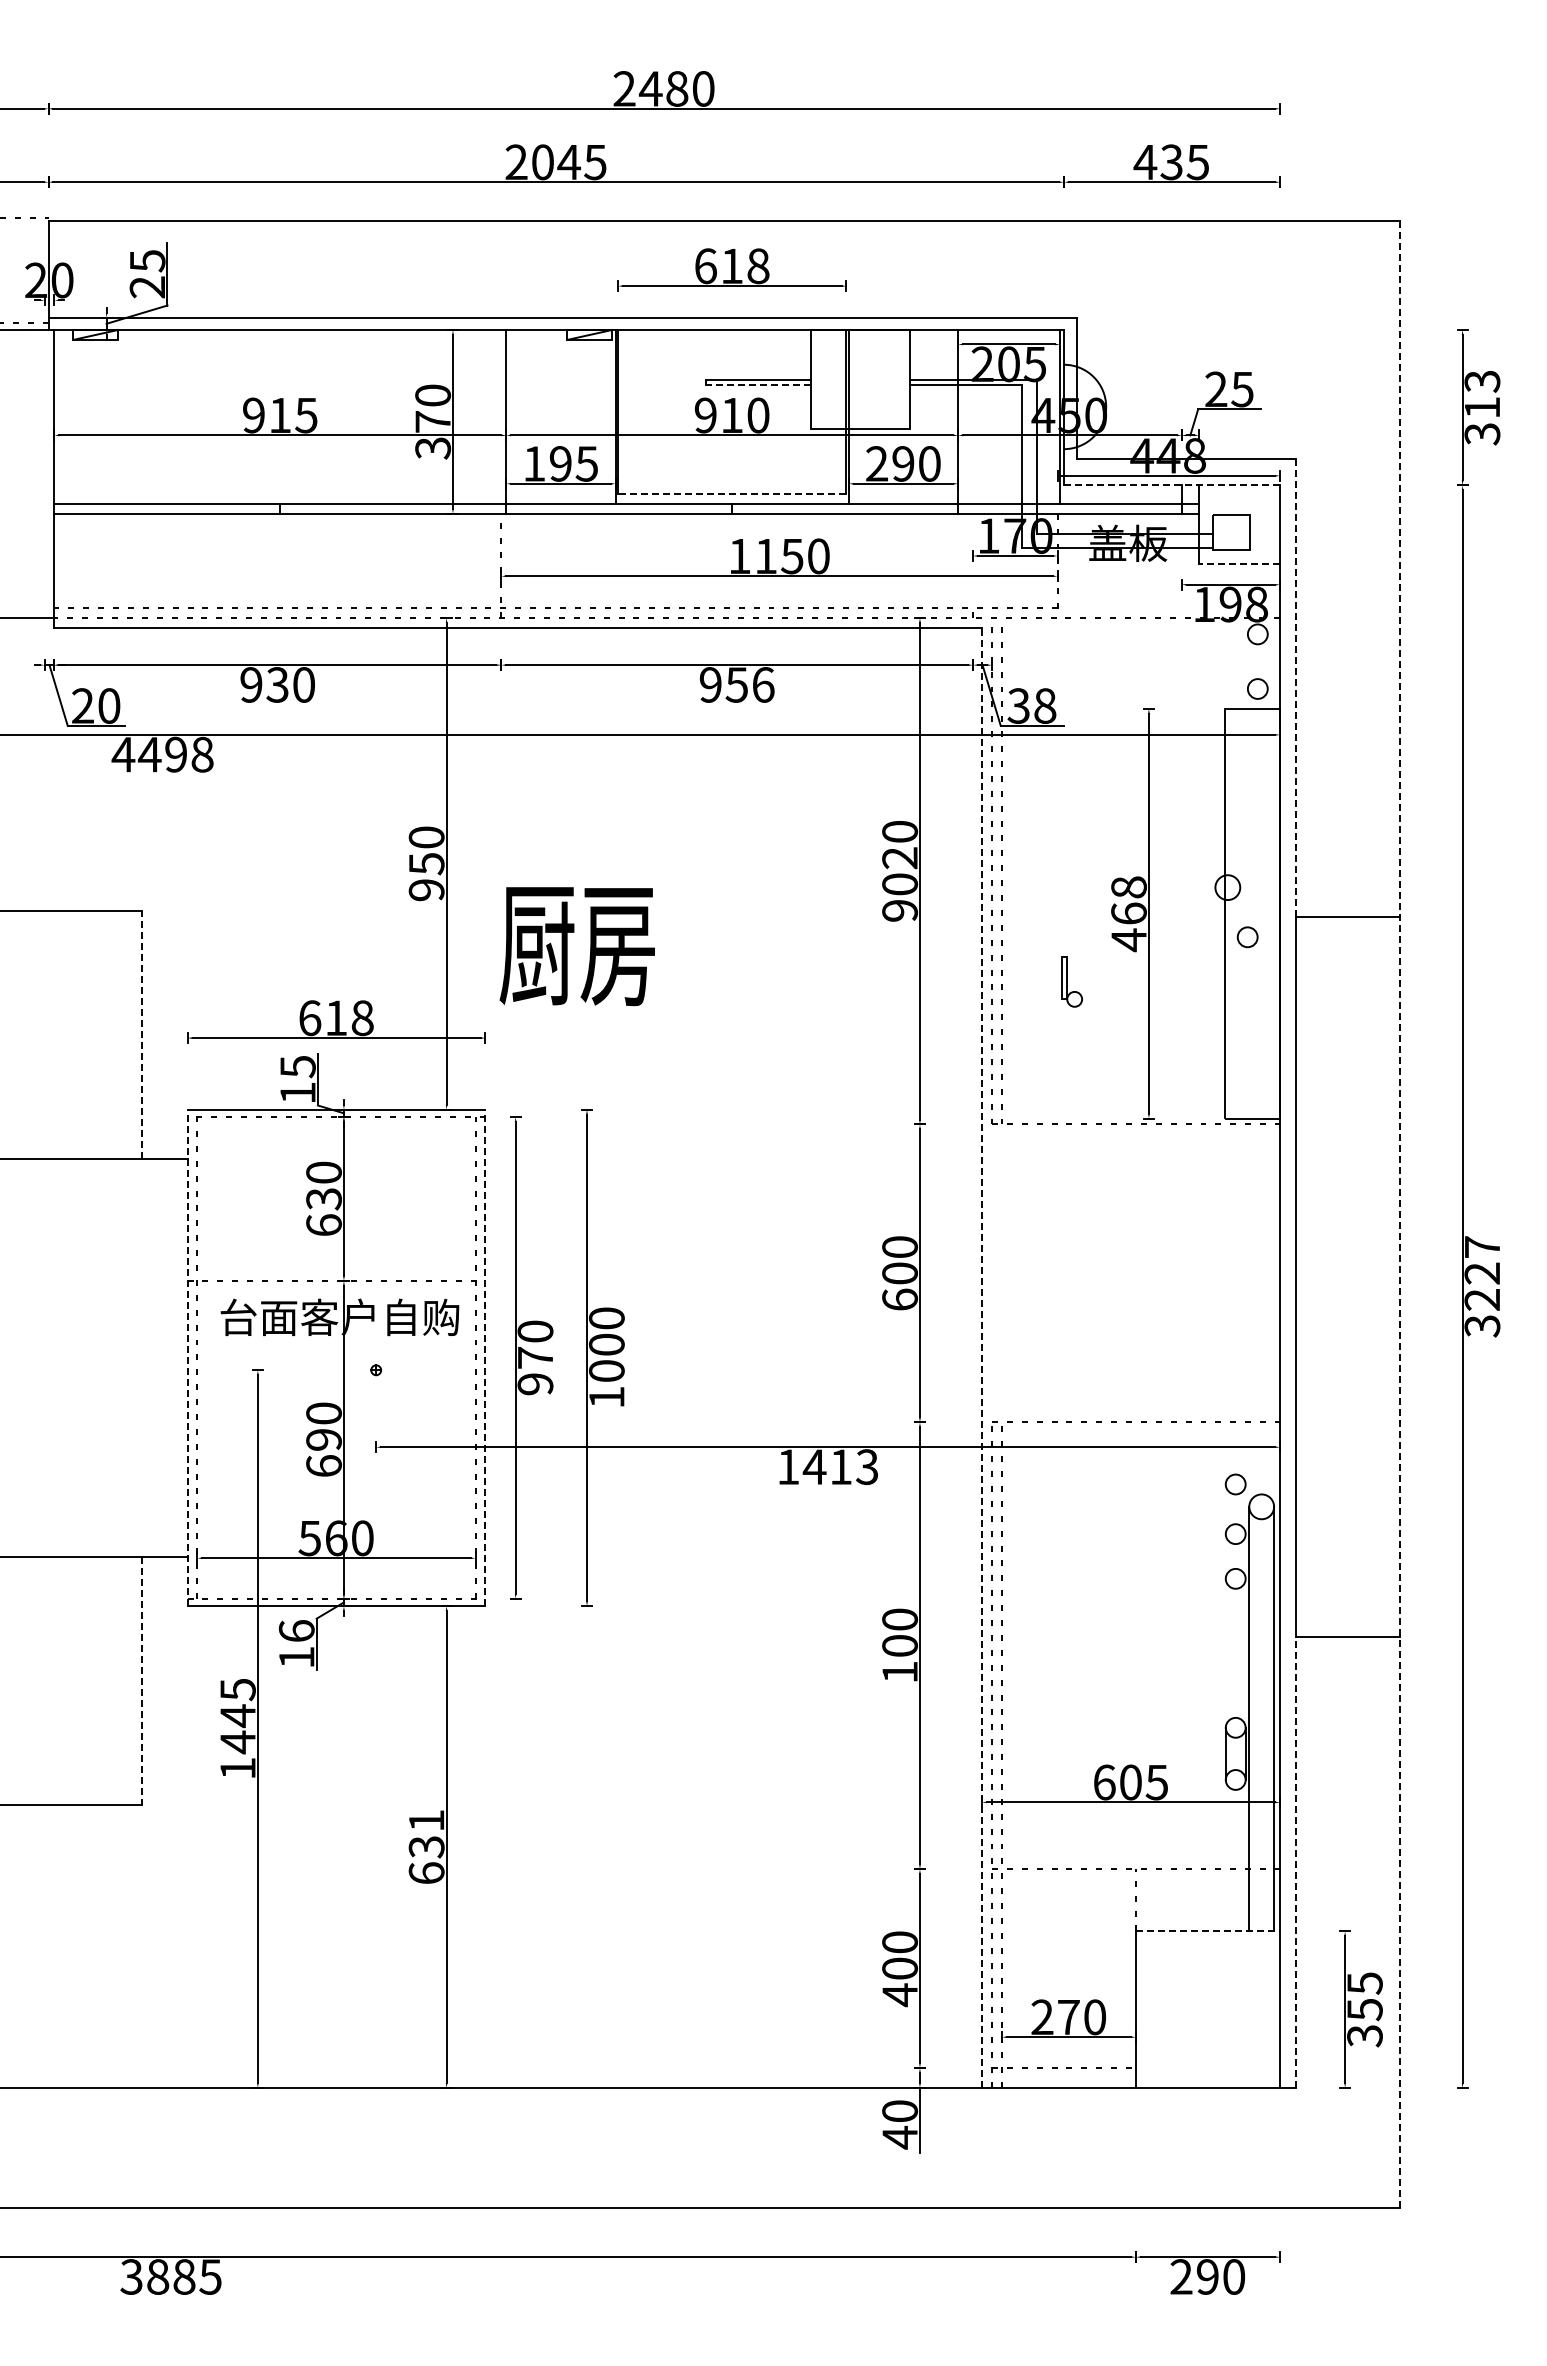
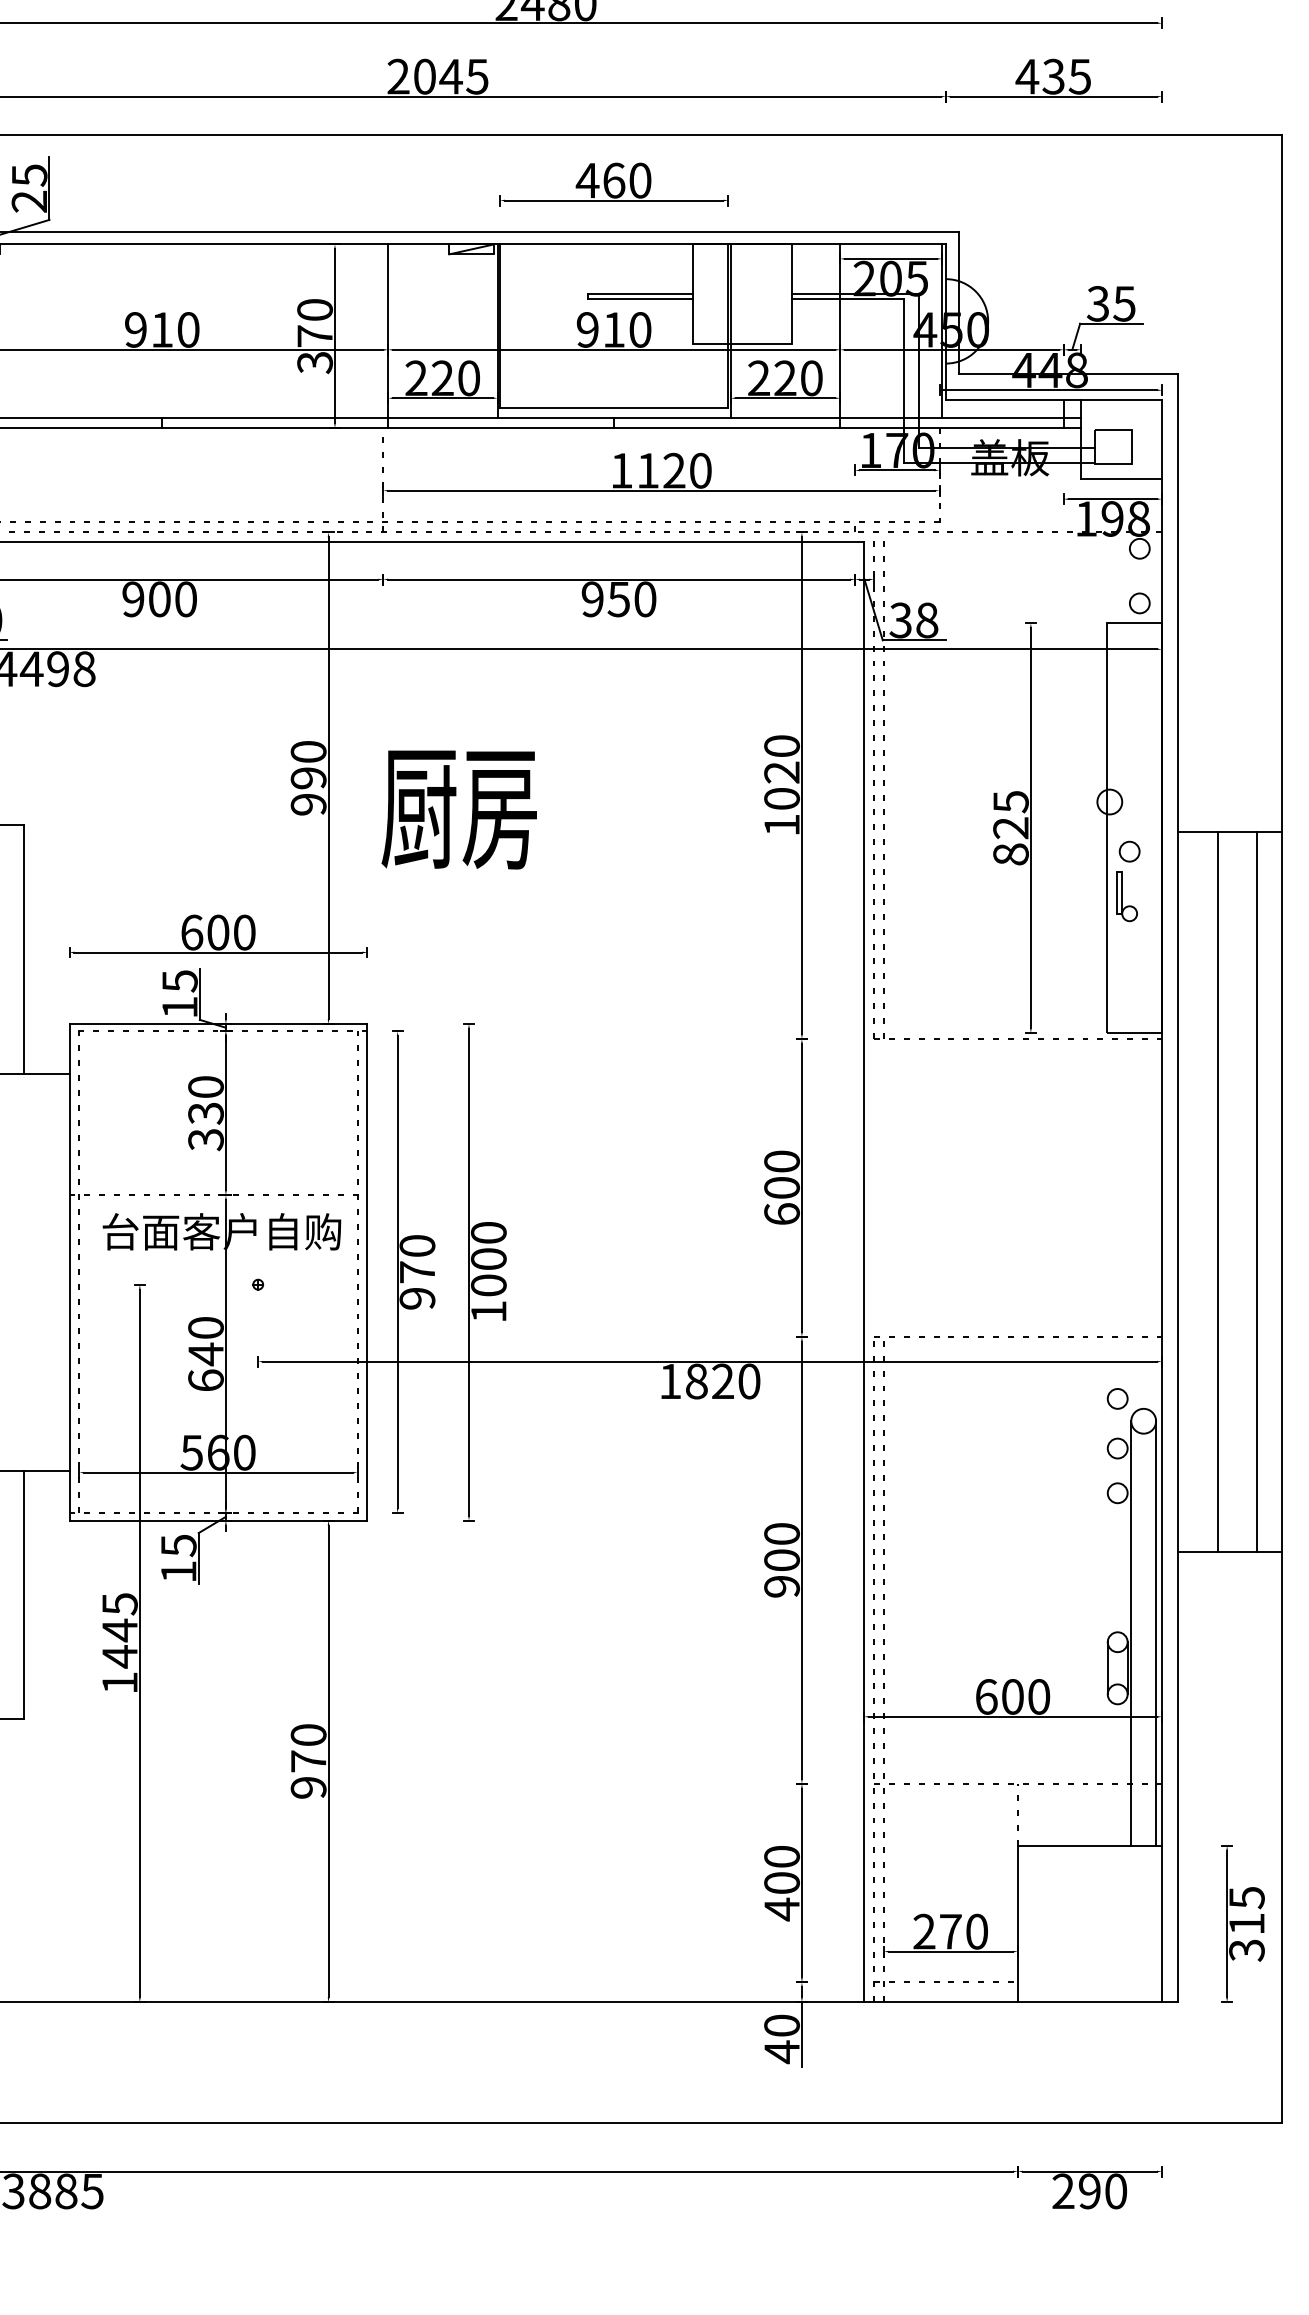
text: (731, 266) -> (613, 180), 618 -> 460
line: (758, 384) -> (640, 298), dashed -> solid
text: (1215, 389) -> (1097, 303), 25 -> 35
text: (306, 415) -> (188, 329), 915 -> 910
text: (560, 463) -> (442, 377), 195 -> 220
text: (903, 463) -> (785, 377), 290 -> 220
line: (1171, 485) -> (1053, 399), dashed -> solid
line: (731, 493) -> (613, 407), dashed -> solid
text: (792, 556) -> (674, 470), 1150 -> 1120
line: (1239, 564) -> (1121, 478), dashed -> solid
text: (277, 684) -> (159, 598), 930 -> 900
text: (763, 684) -> (645, 598), 956 -> 950
line: (1295, 687) -> (1177, 601), dashed -> solid
text: (426, 864) -> (308, 778), 950 -> 990
text: (900, 910) -> (782, 824), 9020 -> 1020
text: (1128, 914) -> (1010, 828), 468 -> 825
text: (576, 946) -> (458, 809), moved
part: (1071, 981) -> (1126, 895), moved
text: (349, 1018) -> (231, 932), 618 -> 600
line: (142, 1034) -> (24, 948), dashed -> solid
line: (1400, 1214) -> (1282, 1128), dashed -> solid
text: (323, 1225) -> (205, 1139), 630 -> 330
line: (1335, 1277) -> (1217, 1191), added
line: (1375, 1277) -> (1257, 1191), added
line: (187, 1357) -> (69, 1271), dashed -> solid
line: (485, 1357) -> (367, 1271), dashed -> solid
line: (982, 1357) -> (864, 1271), dashed -> solid
text: (323, 1439) -> (205, 1353), 690 -> 640
text: (840, 1467) -> (722, 1381), 1413 -> 1820
text: (296, 1631) -> (178, 1545), 16 -> 15
text: (899, 1672) -> (781, 1586), 100 -> 900
line: (142, 1681) -> (24, 1595), dashed -> solid
text: (1156, 1782) -> (1038, 1696), 605 -> 600
text: (426, 1846) -> (308, 1760), 631 -> 970
line: (1295, 1862) -> (1177, 1776), dashed -> solid
line: (1208, 1931) -> (1090, 1845), dashed -> solid
text: (1364, 2010) -> (1246, 1924), 355 -> 315

